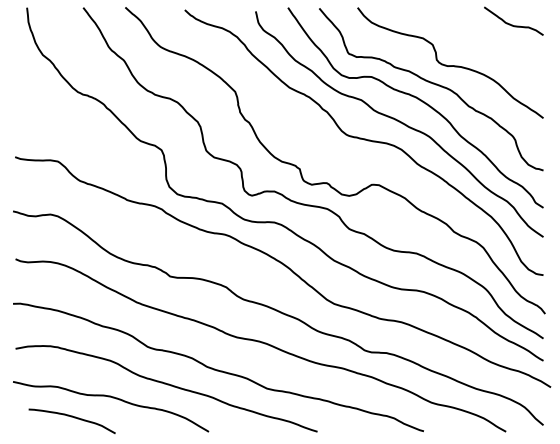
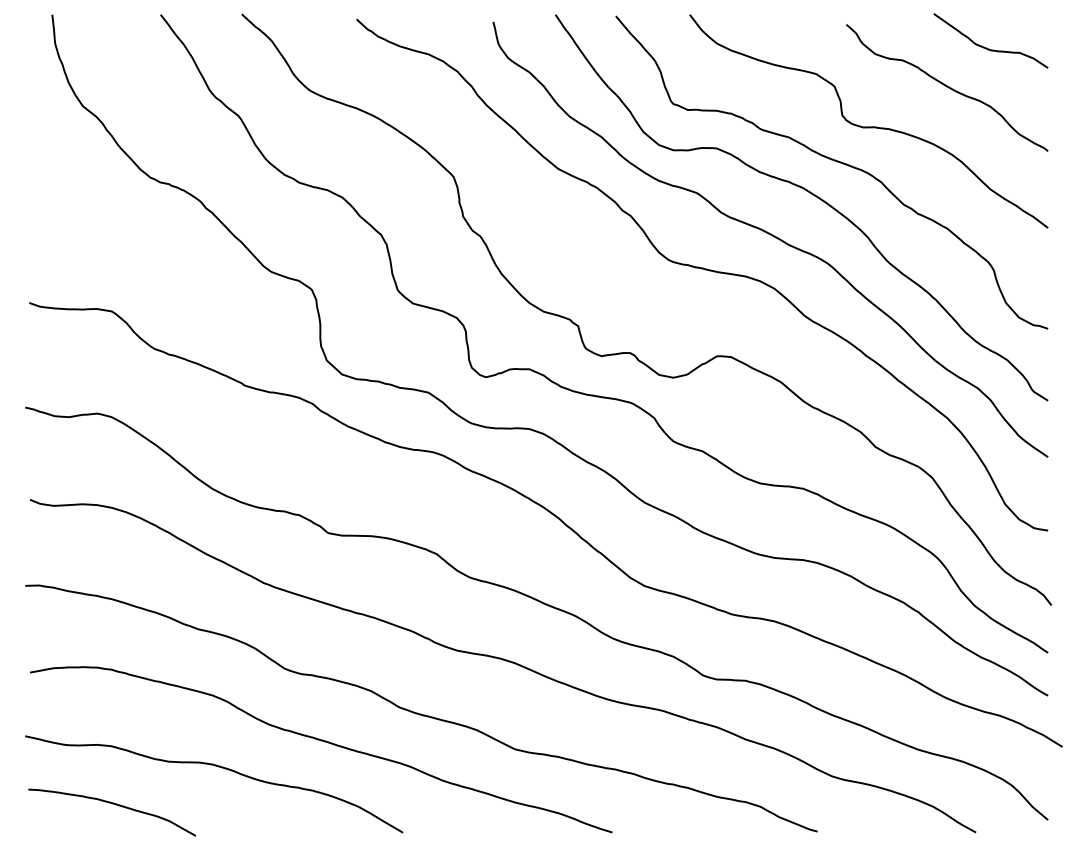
curve: (490, 45) -> (945, 87), added
curve: (71, 417) -> (110, 804), moved

